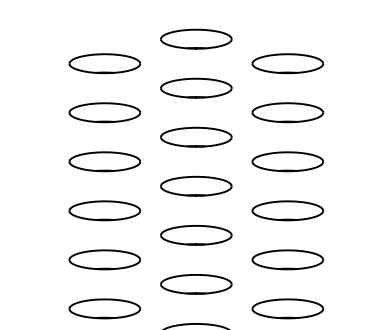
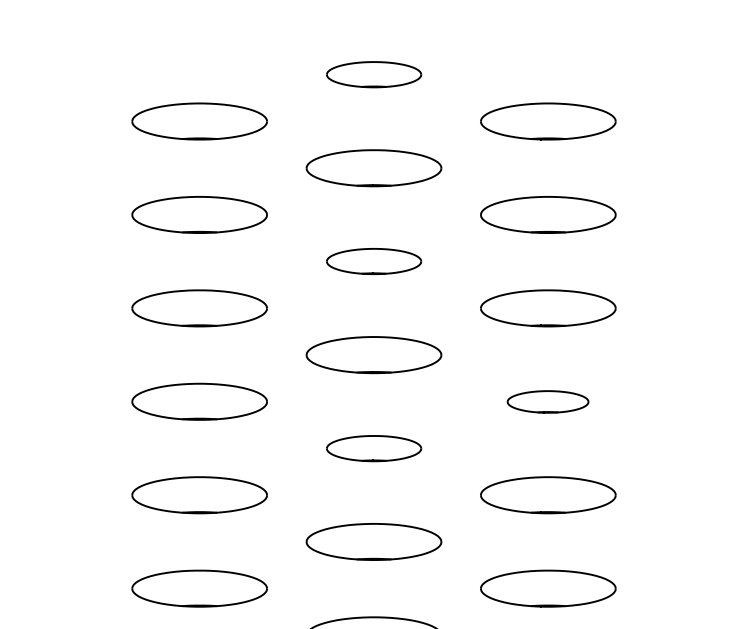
part: (196, 38) -> (374, 73), size x0.7
part: (196, 136) -> (374, 260), size x0.7
part: (287, 210) -> (547, 401), size x0.6
part: (196, 235) -> (374, 448), size x0.7

